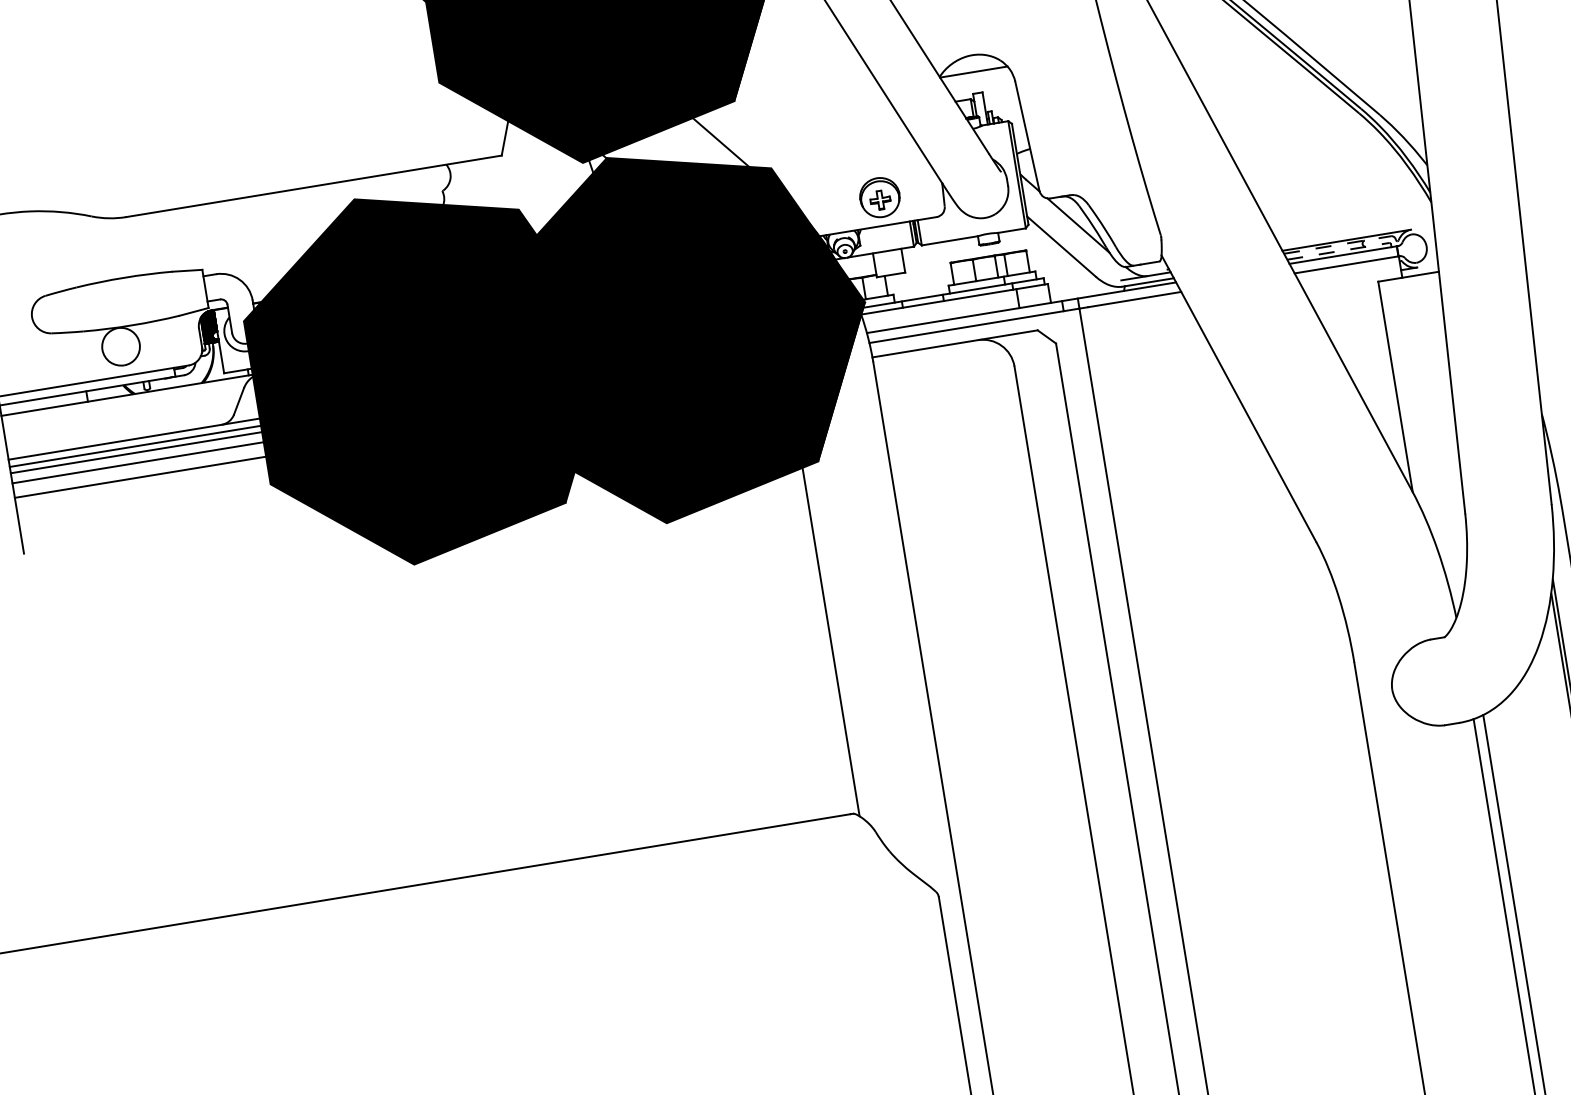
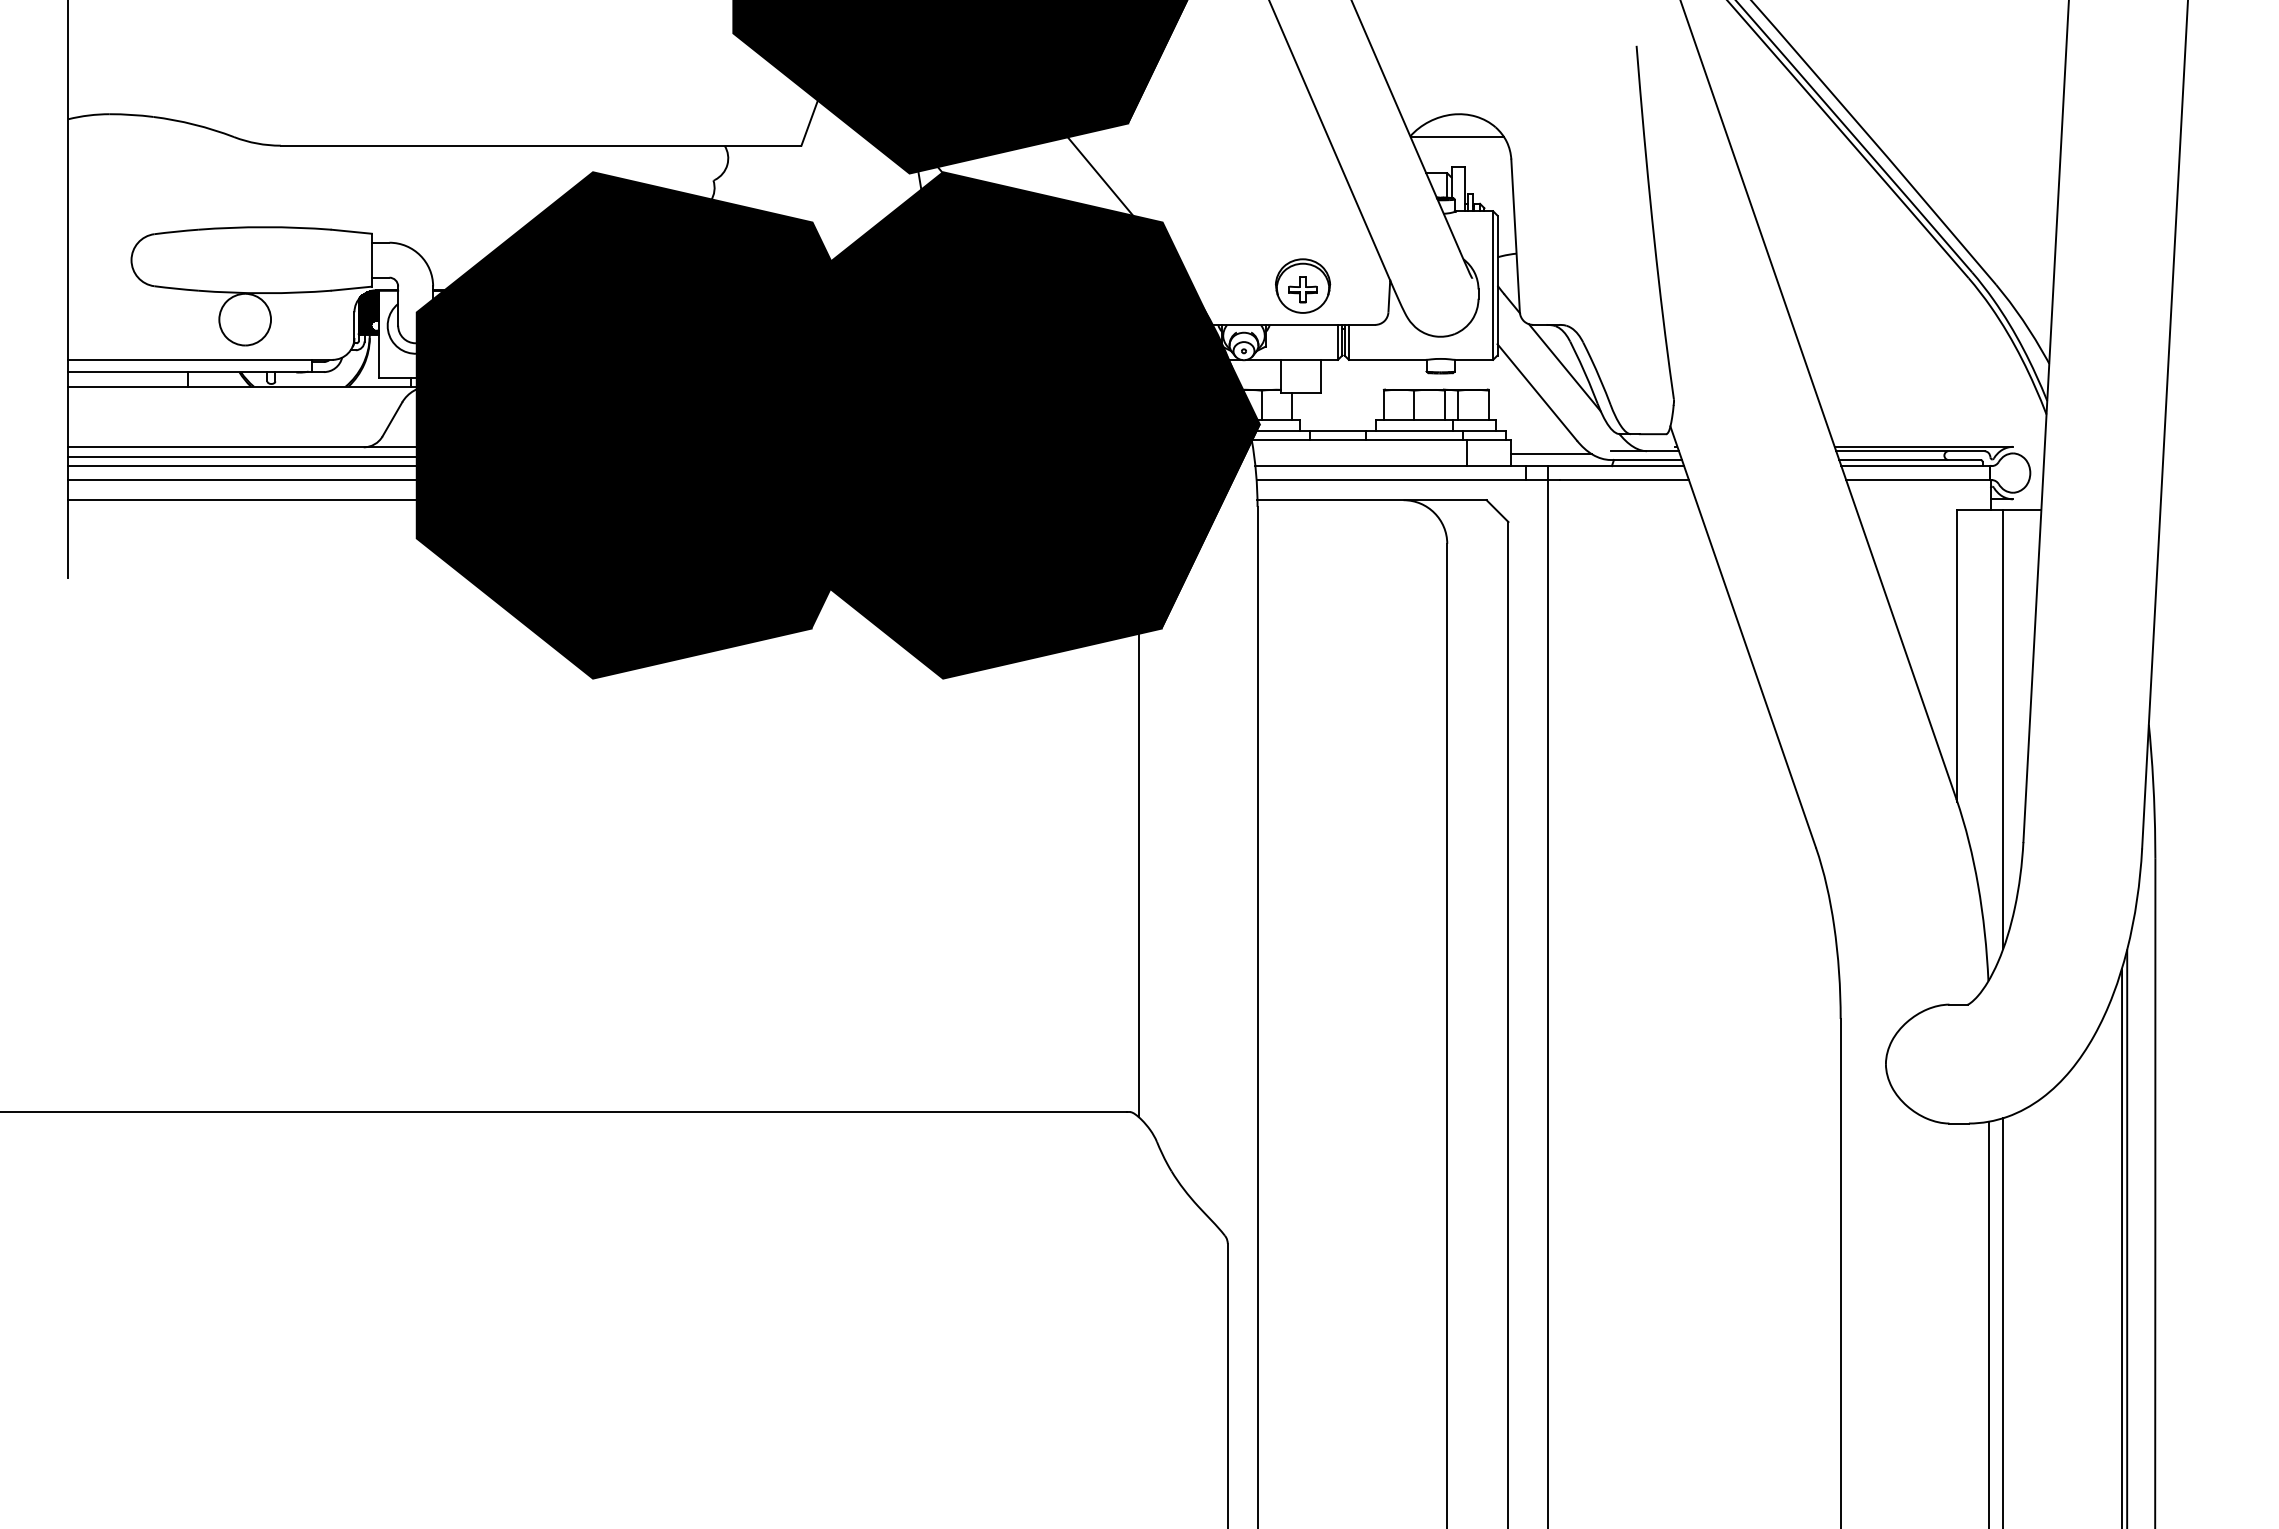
line: (1337, 245) -> (1910, 451), dashed -> solid
line: (1338, 250) -> (1910, 459), dashed -> solid
line: (1079, 289) -> (1551, 454), added
line: (1437, 434) -> (2003, 729), added

